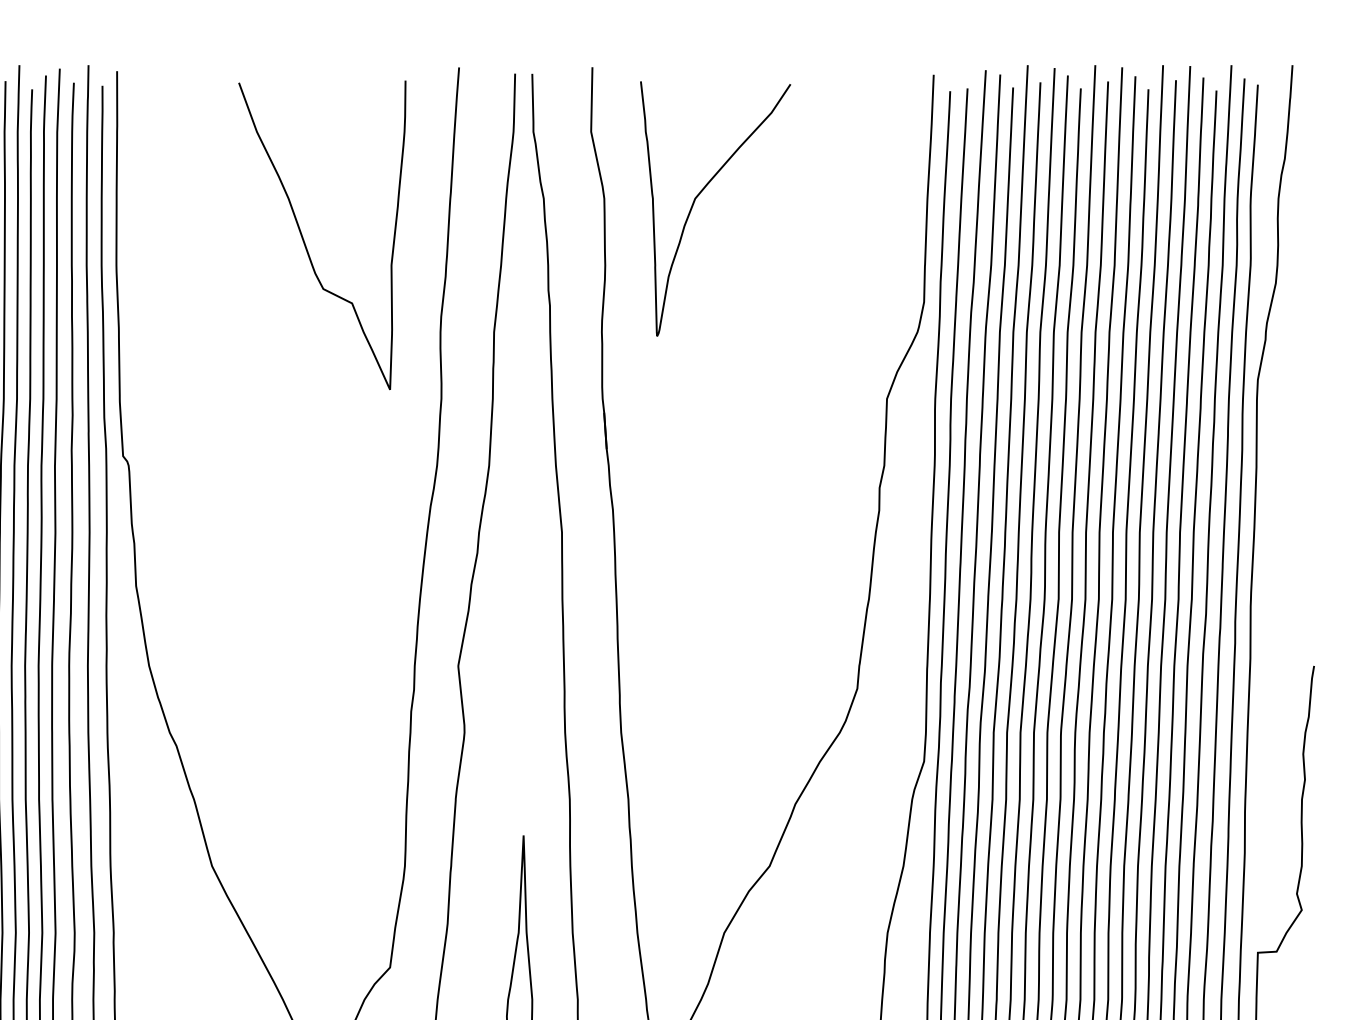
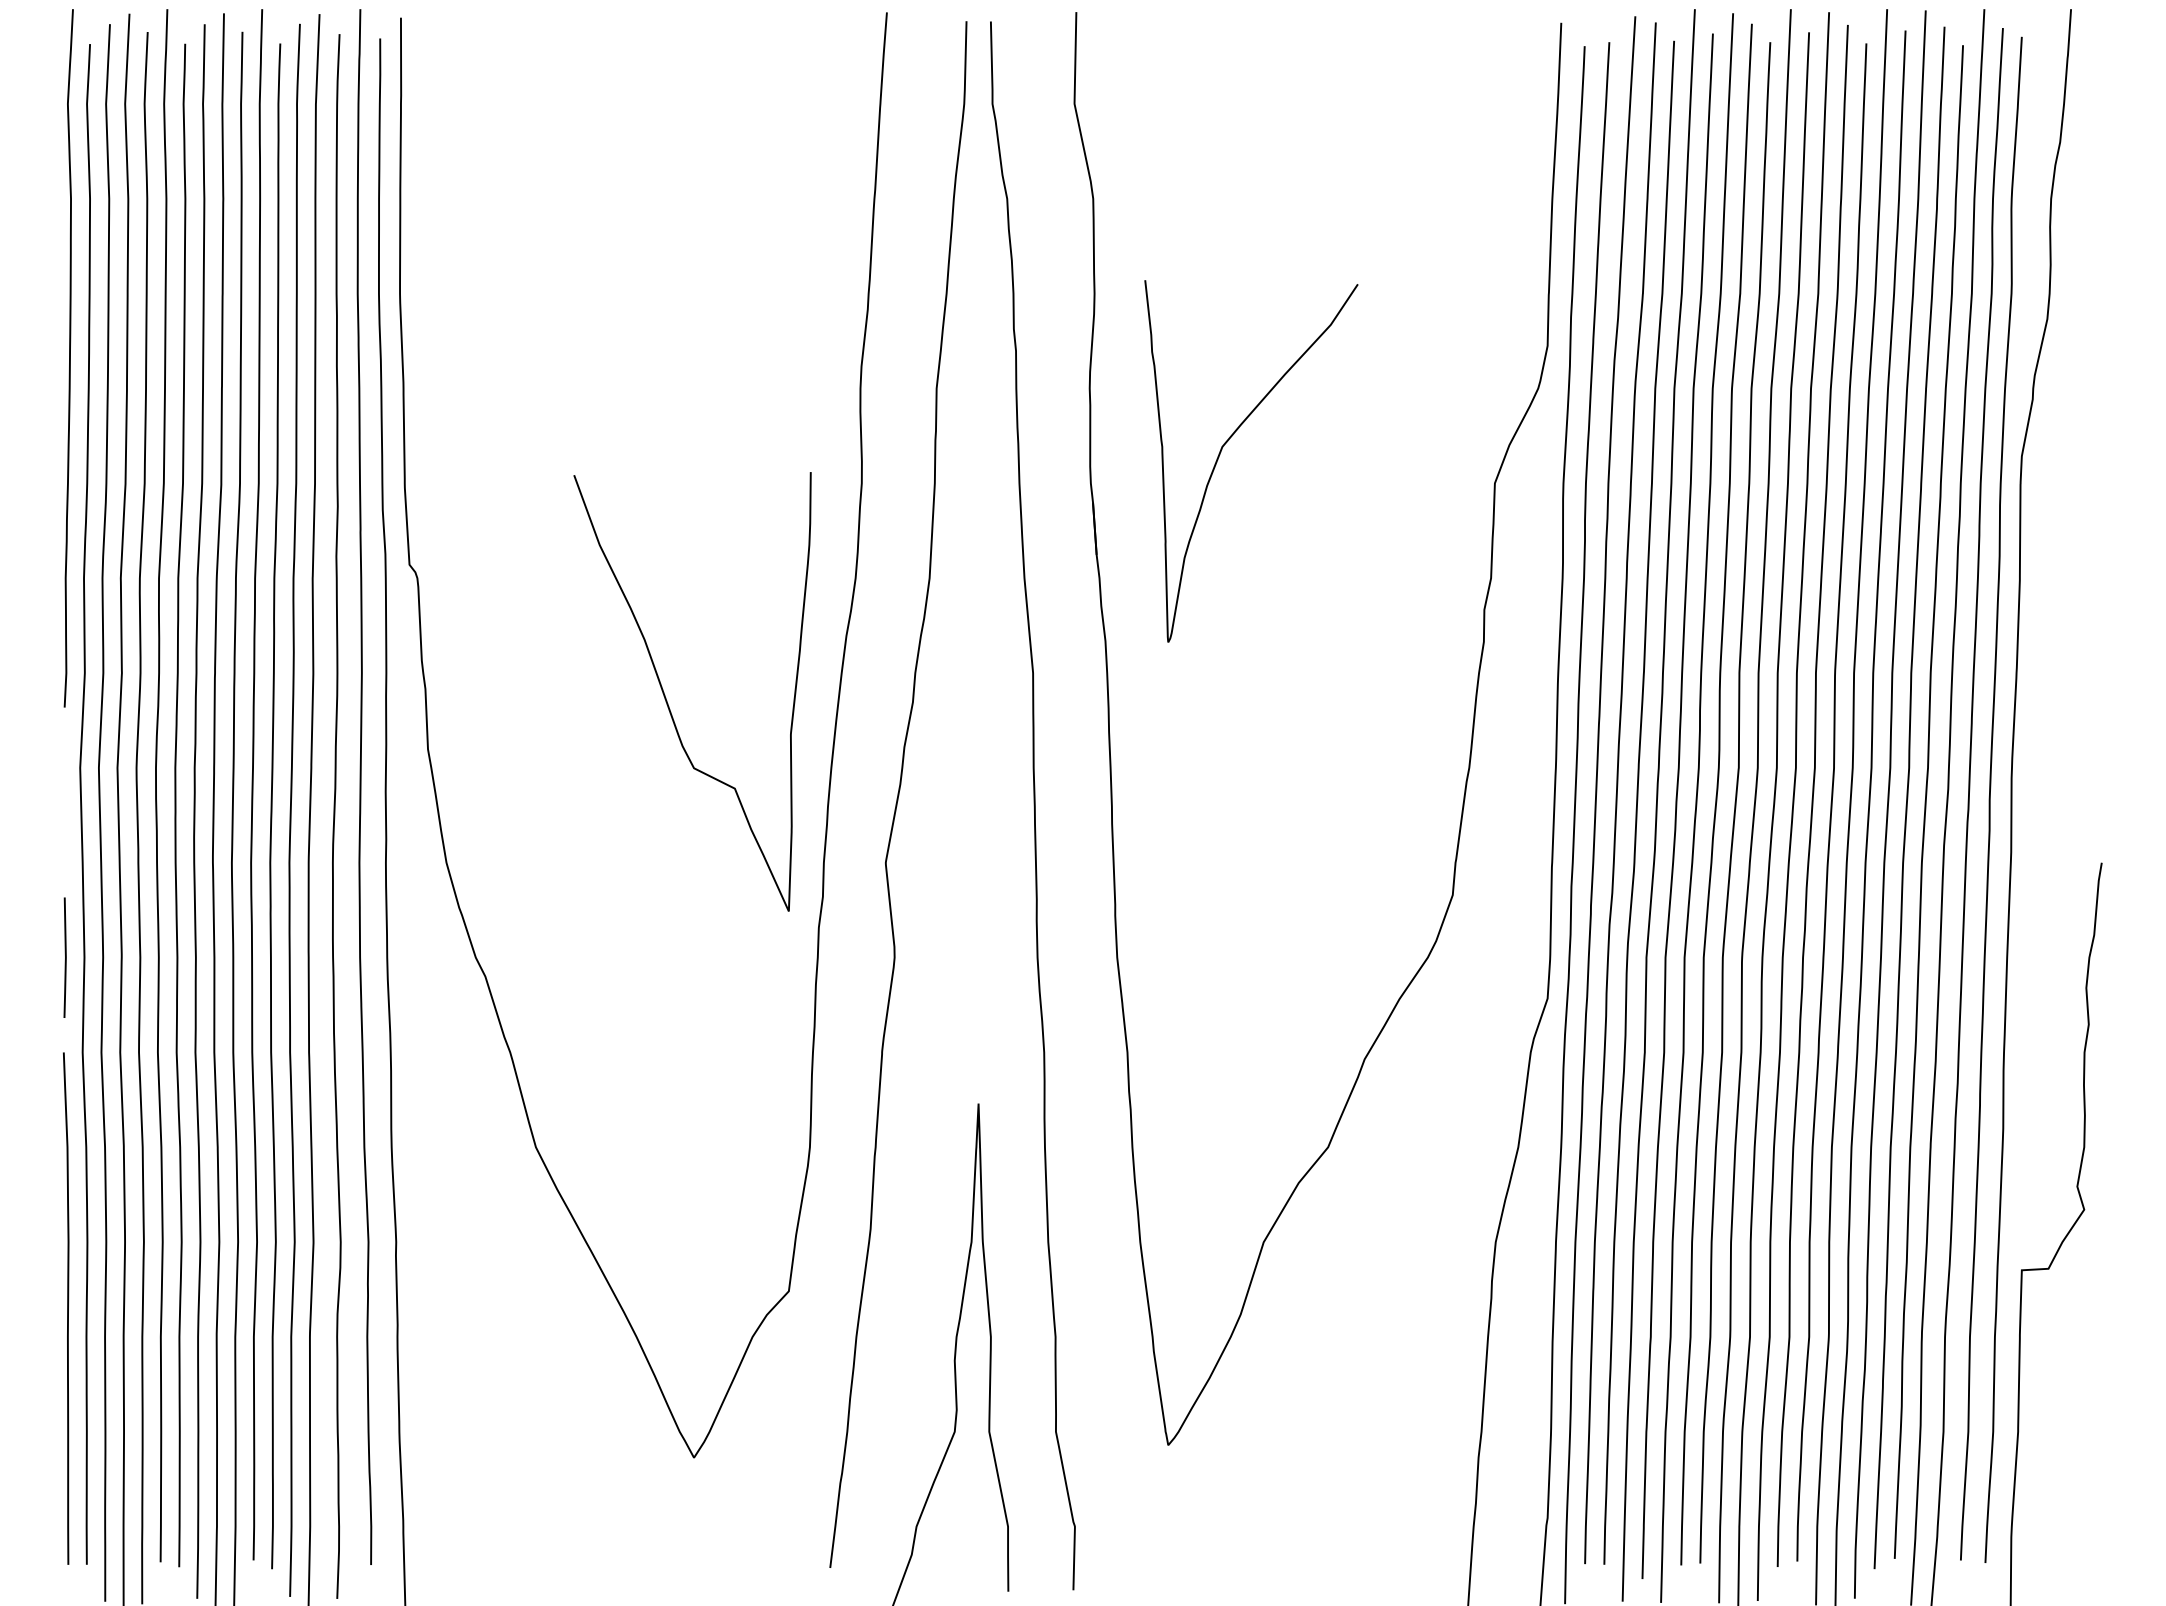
curve: (699, 194) -> (1228, 441), moved
curve: (304, 241) -> (667, 700), moved

